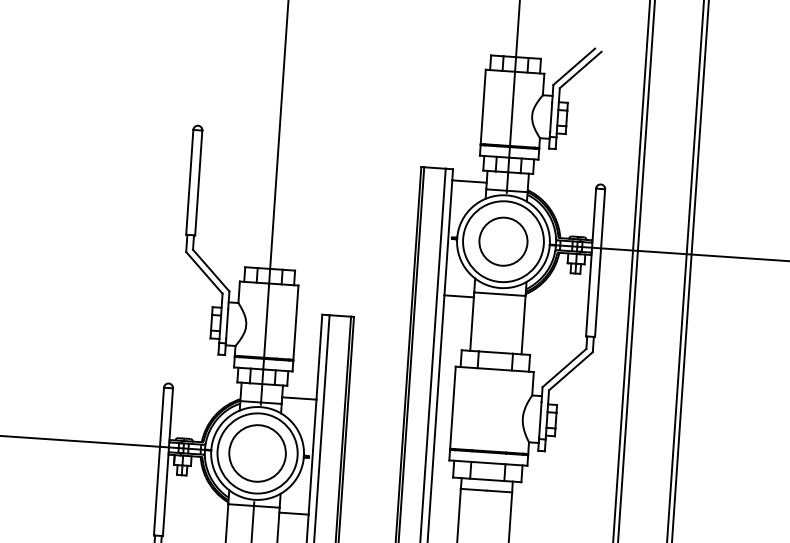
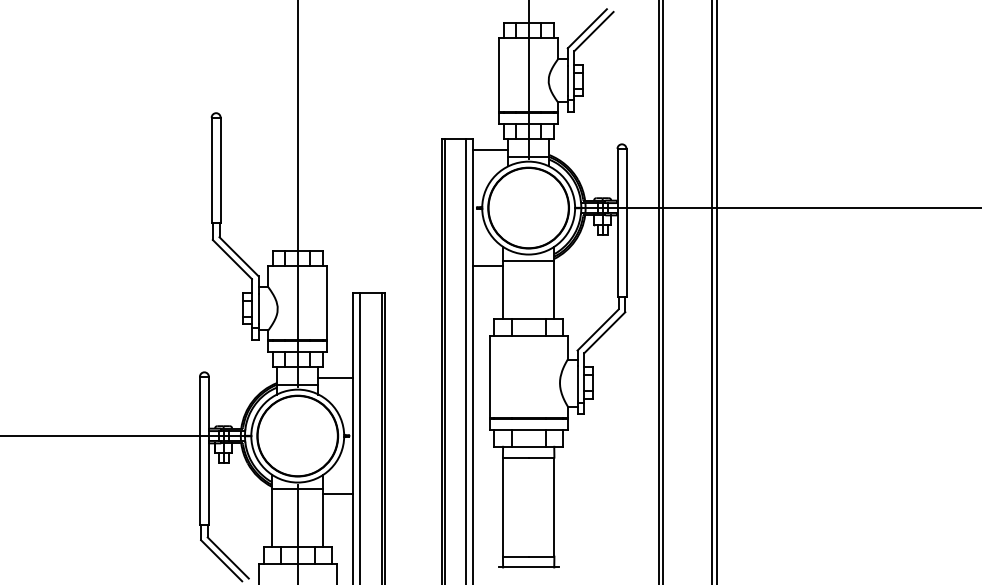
circle: (503, 242) -> (528, 208), size x1.67
circle: (257, 452) -> (297, 435), size x1.43

